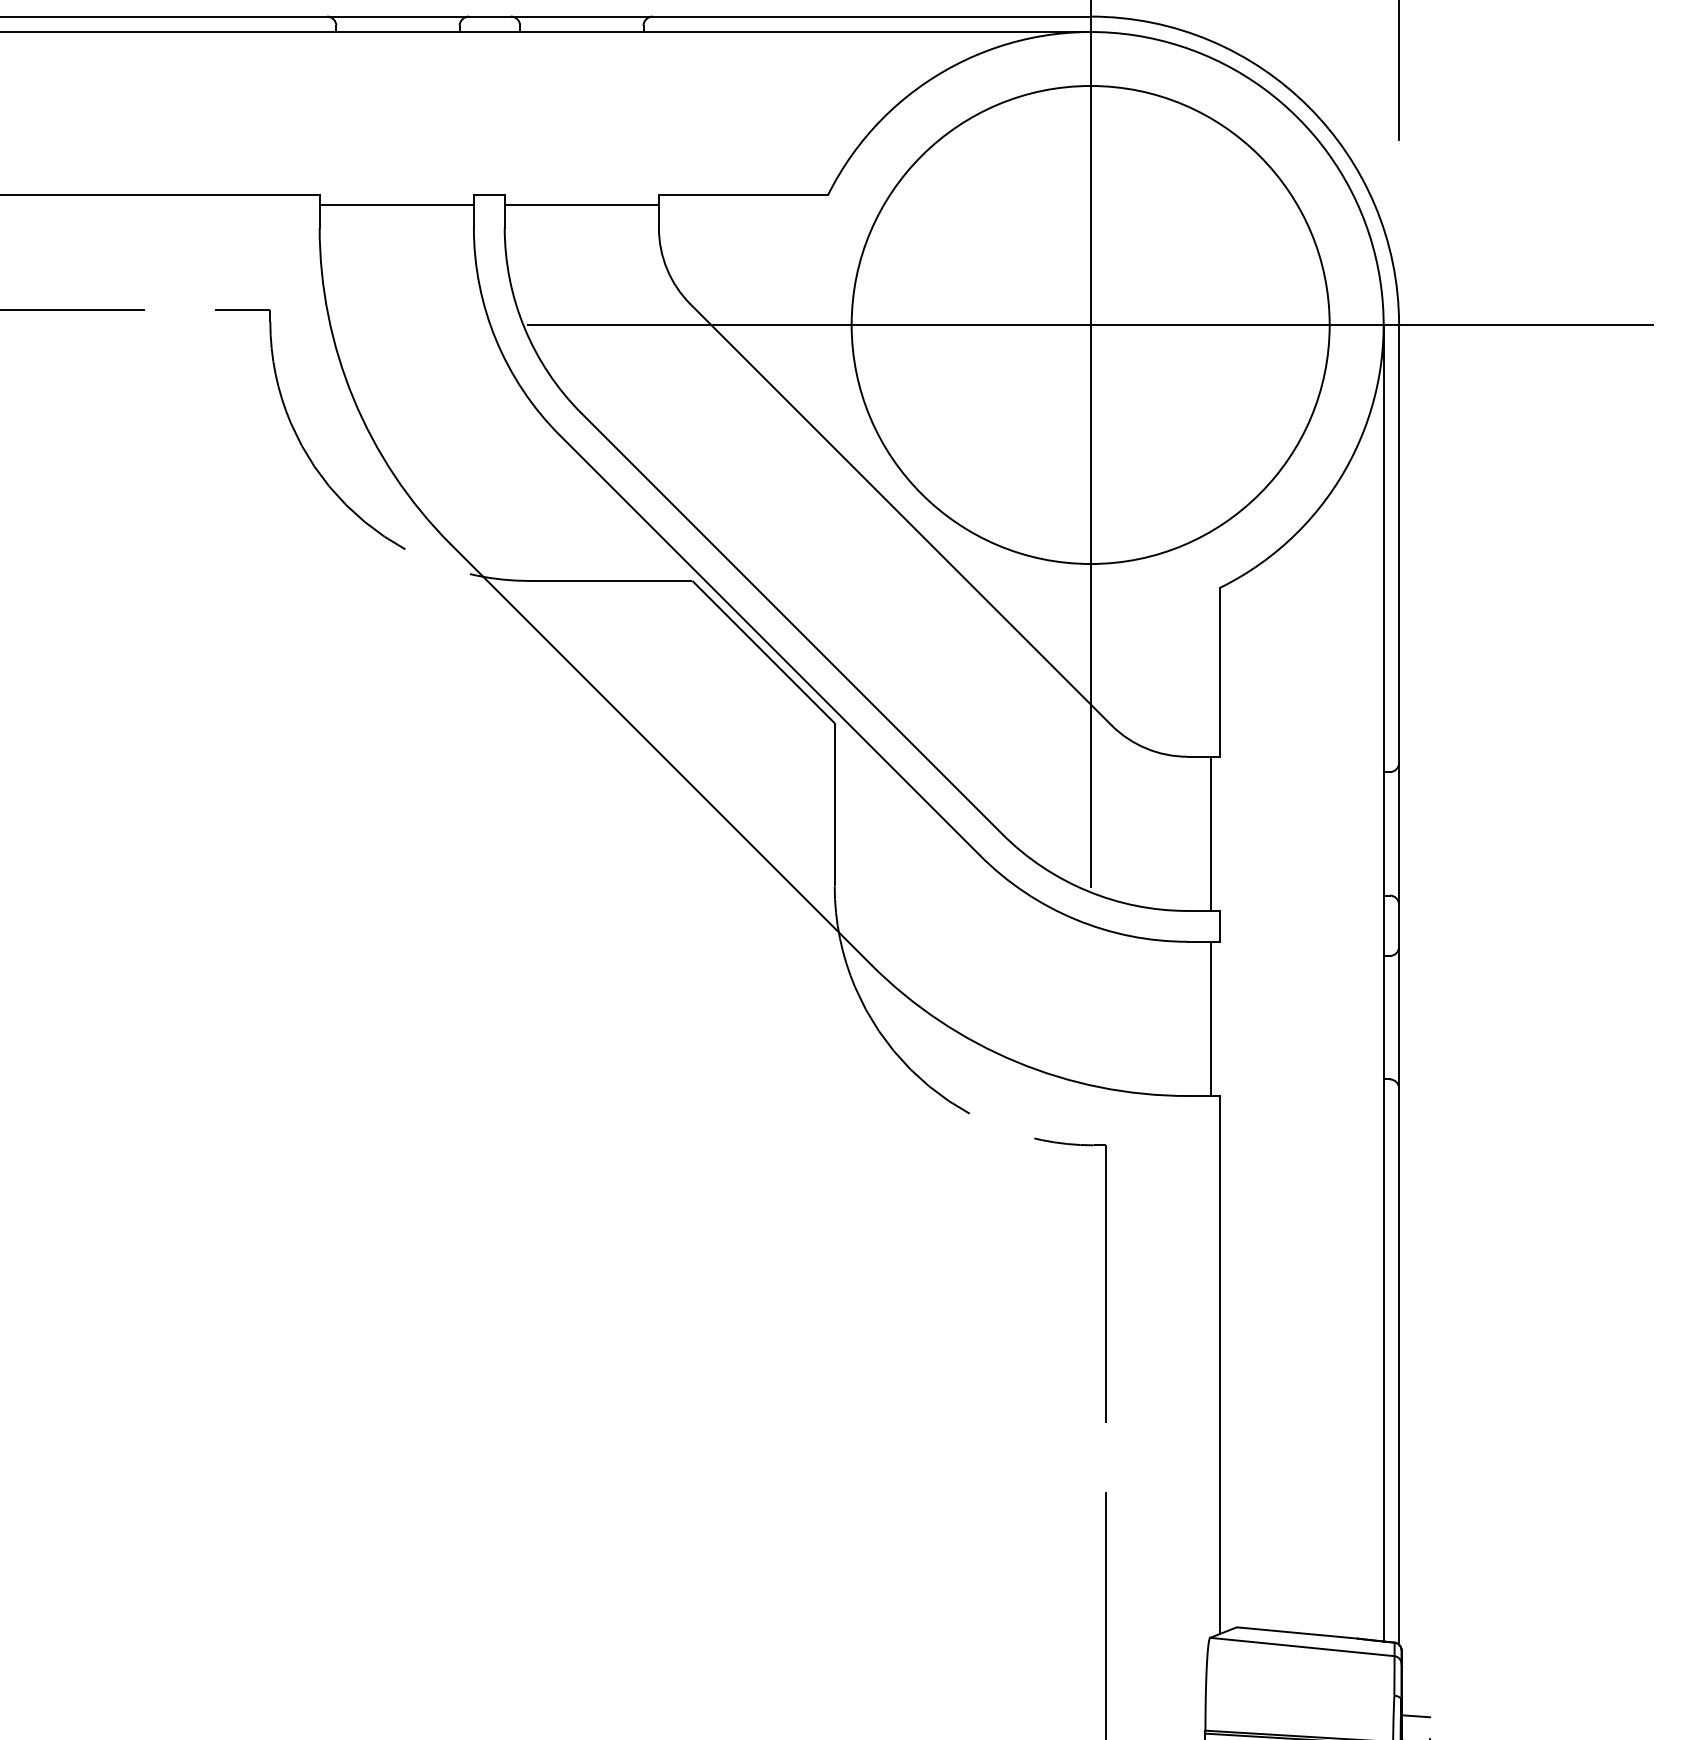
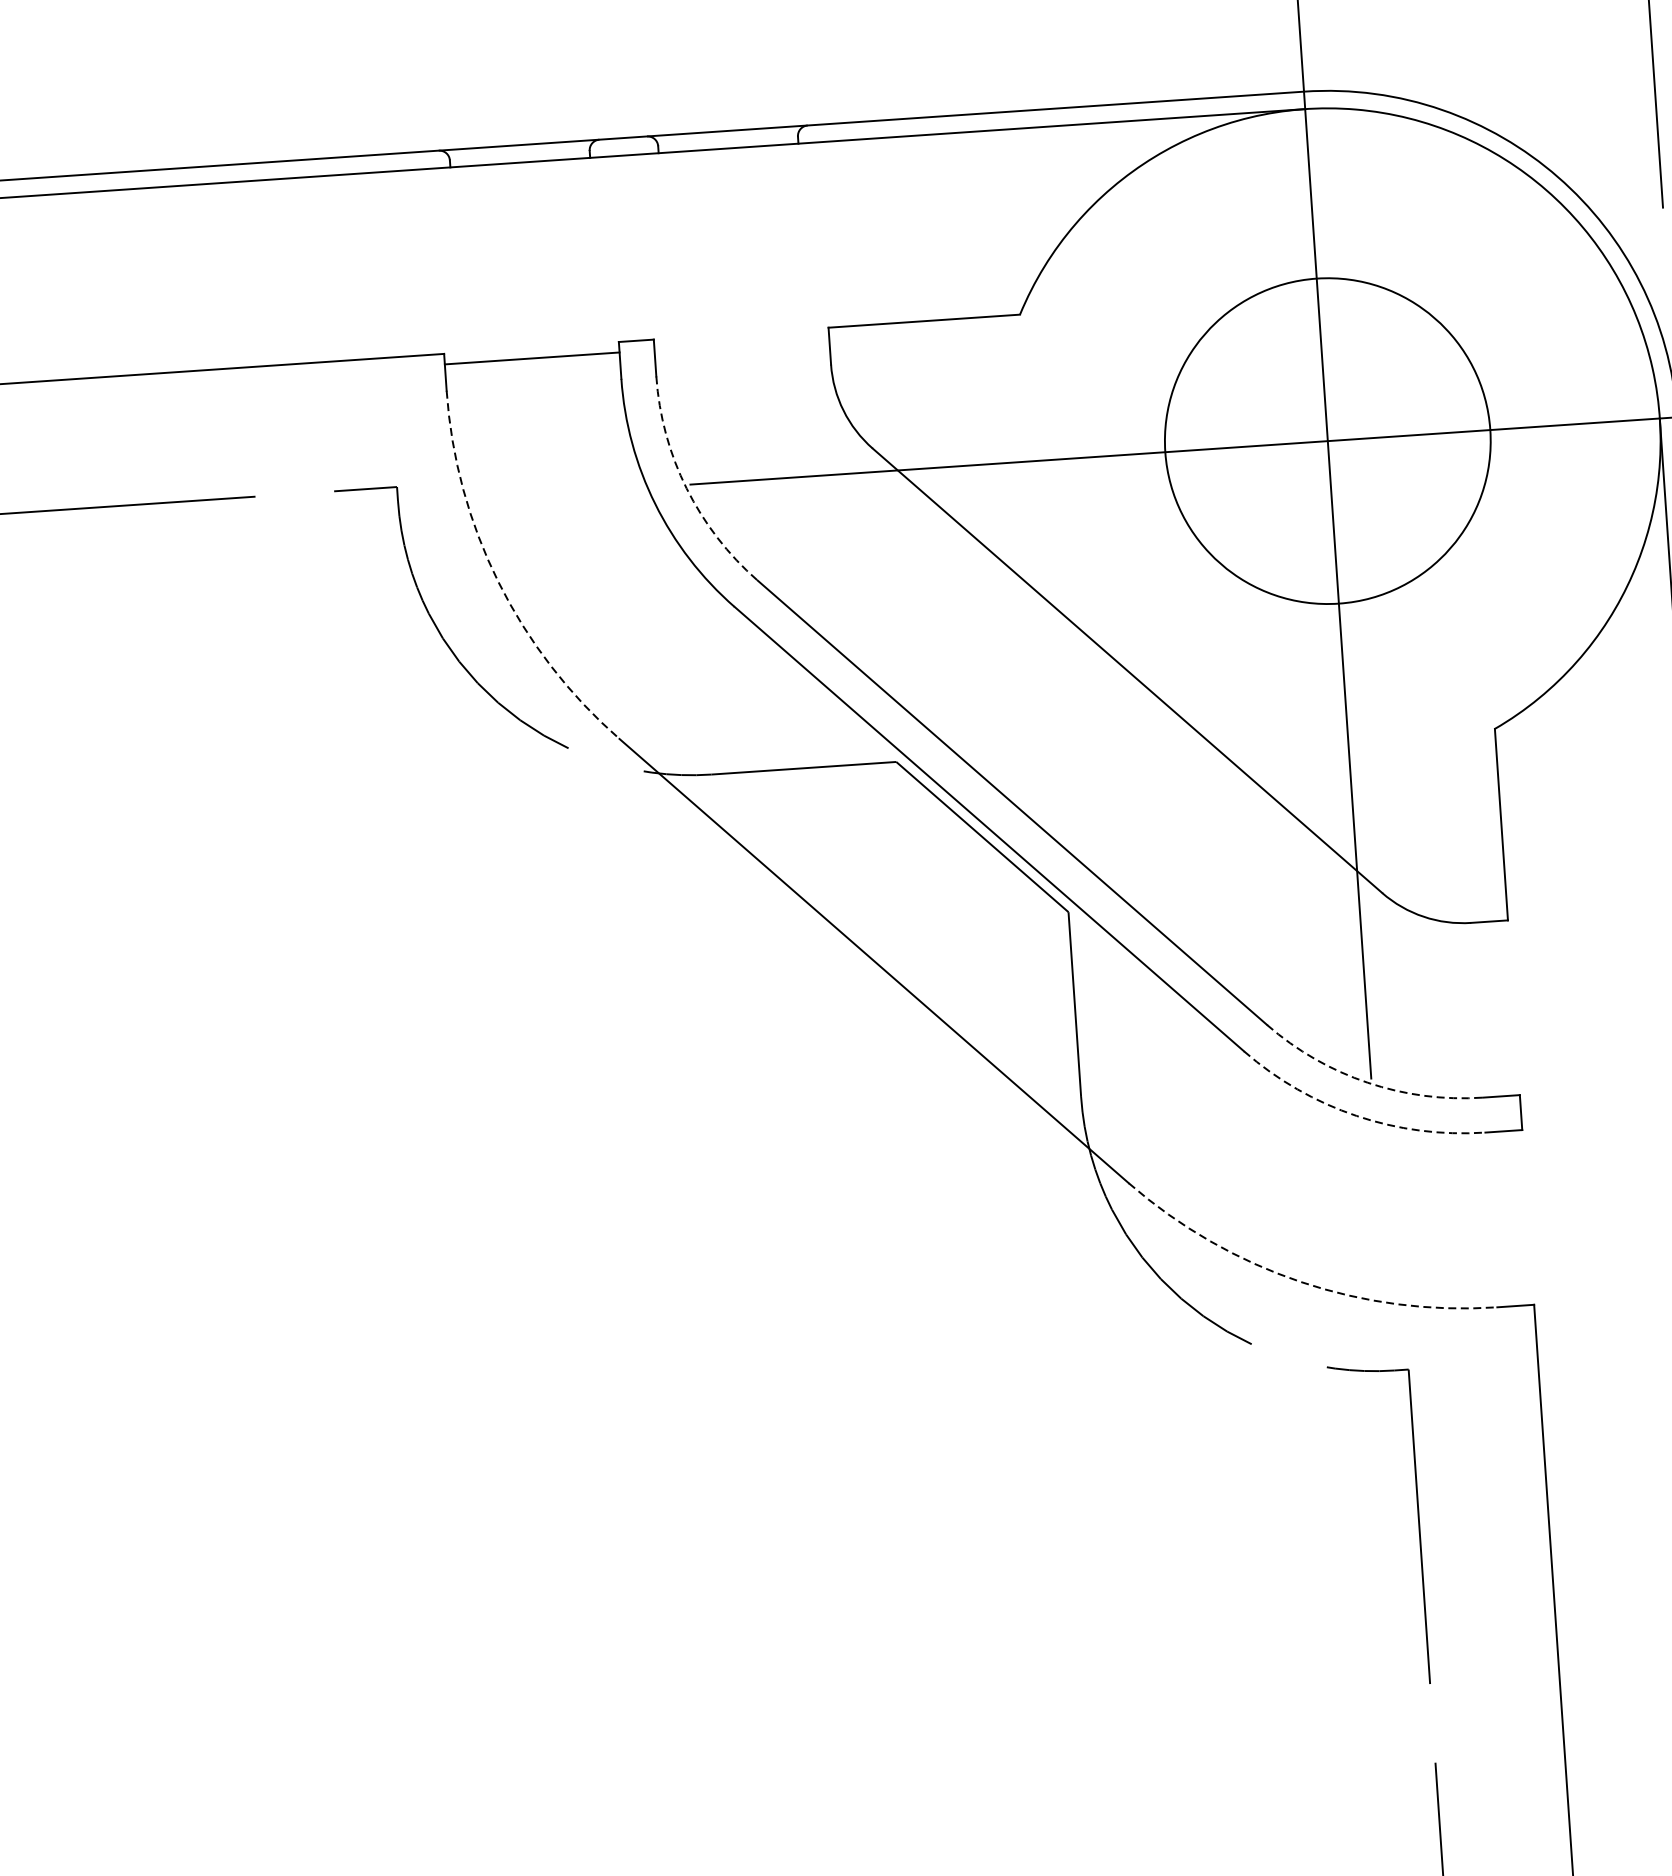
line: (581, 204) -> (741, 343), removed
circle: (1090, 324) -> (1327, 440), size x0.6
arc: (524, 328) -> (686, 488), solid -> dashed
arc: (353, 399) -> (498, 582), solid -> dashed
line: (1210, 833) -> (1502, 1008), removed
arc: (1087, 891) -> (1367, 1083), solid -> dashed
arc: (1075, 919) -> (1356, 1115), solid -> dashed
line: (1210, 1018) -> (1517, 1217), removed
arc: (1016, 1061) -> (1300, 1281), solid -> dashed

